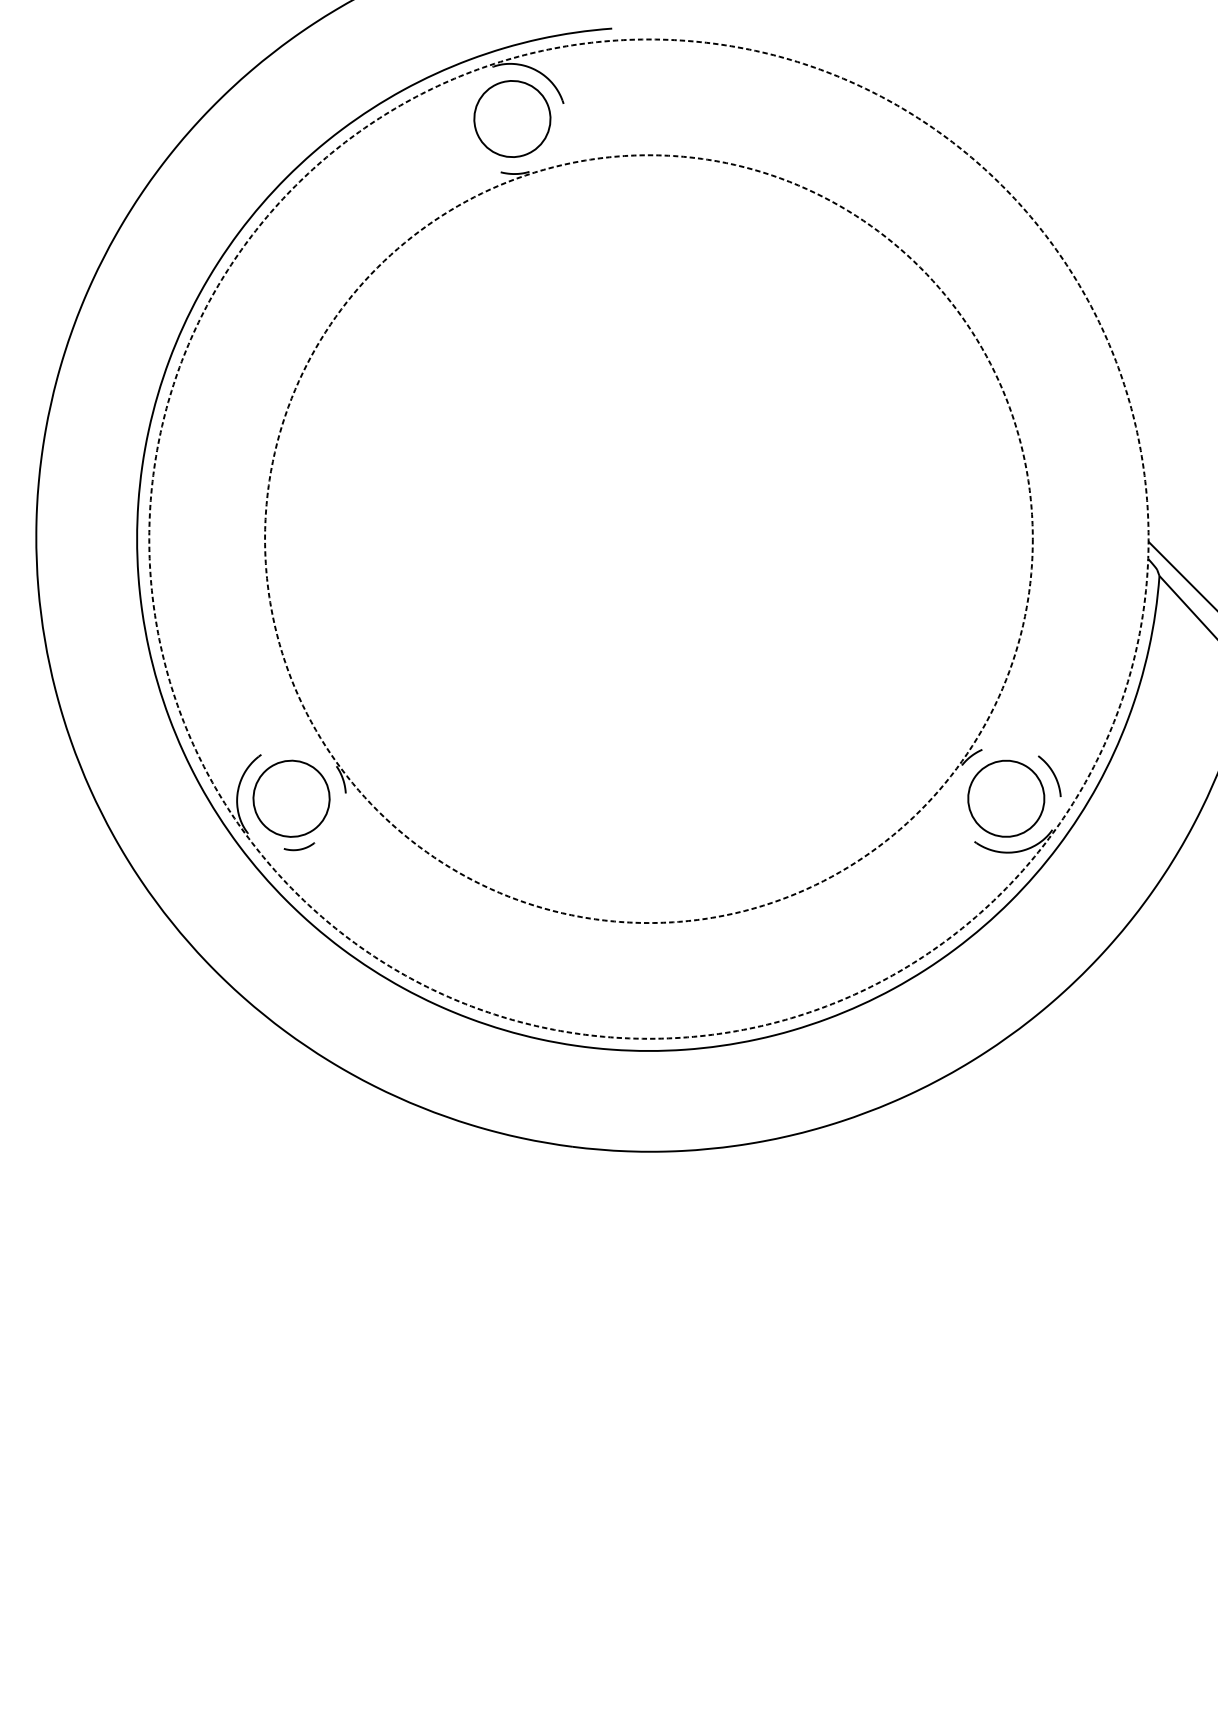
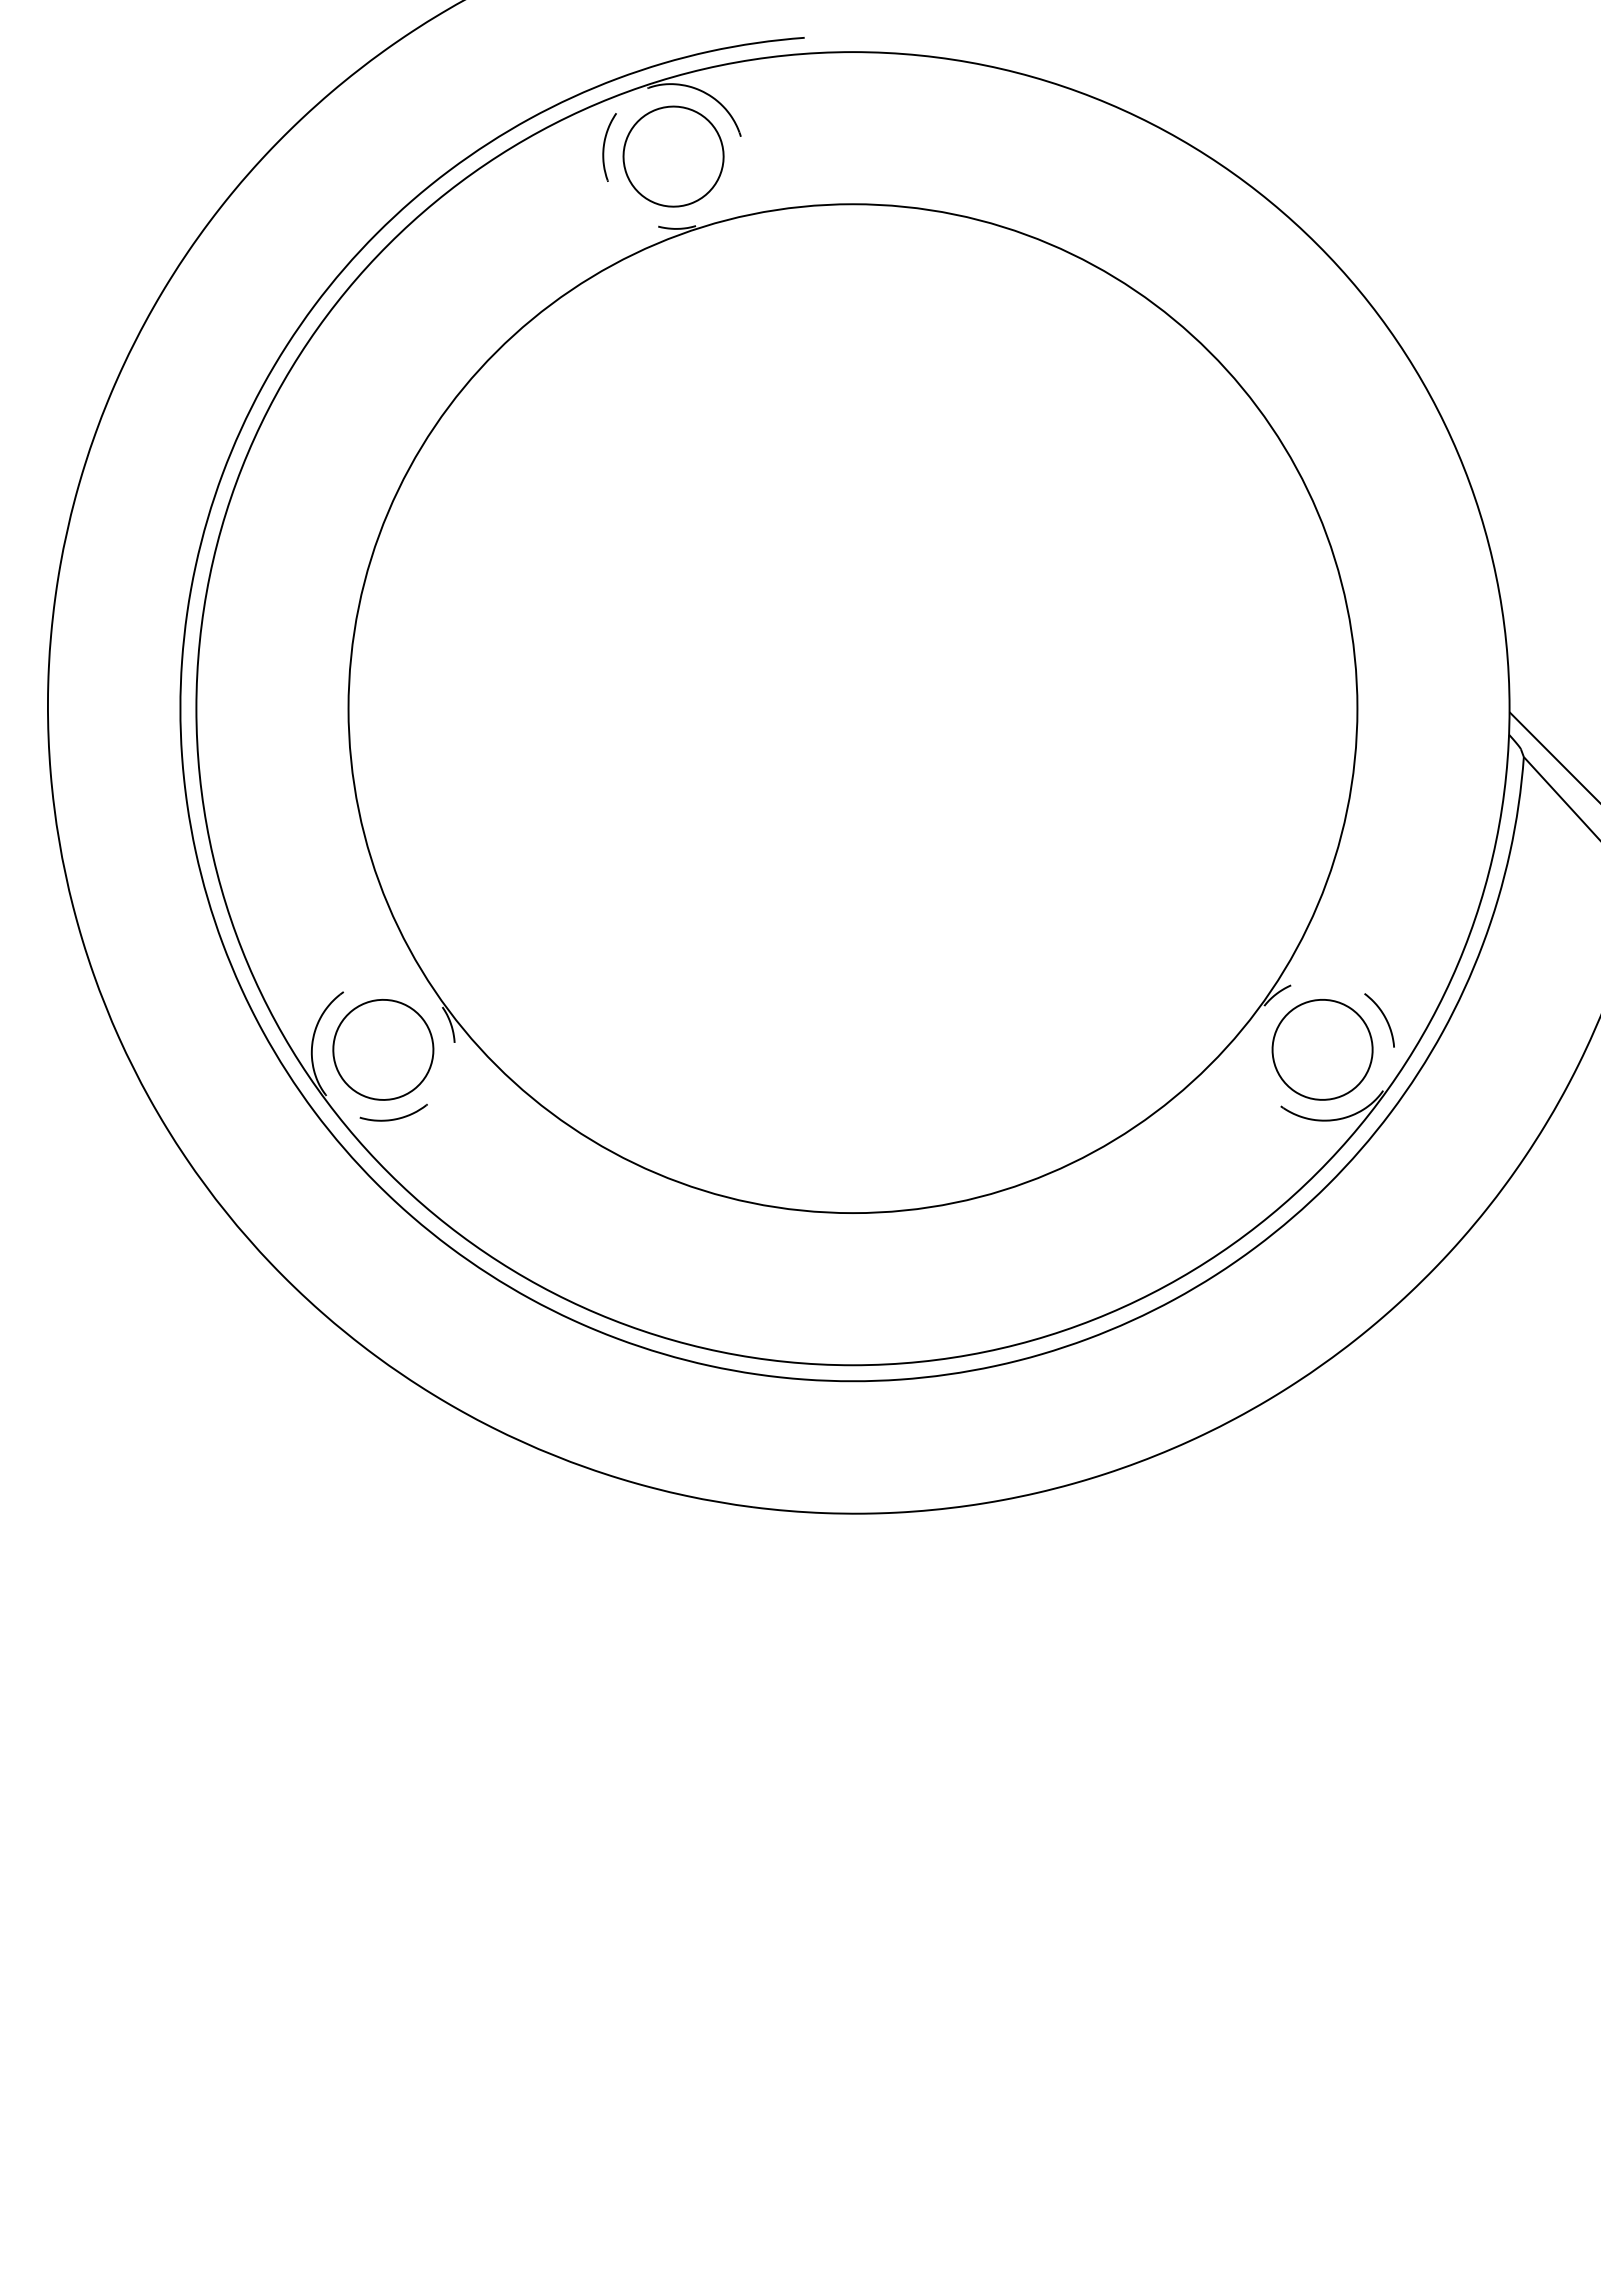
part: (463, 112) -> (609, 147), added
circle: (648, 539) -> (852, 708), dashed -> solid
circle: (648, 539) -> (852, 708), dashed -> solid
part: (299, 846) -> (393, 1112), size x1.67

